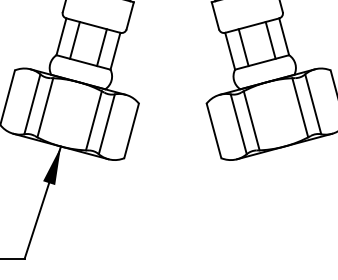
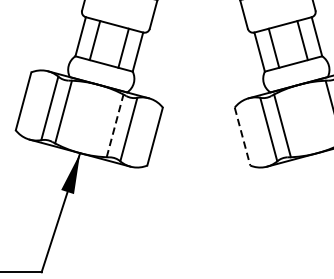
line: (93, 120) -> (114, 125), solid -> dashed
line: (214, 131) -> (243, 137), solid -> dashed

